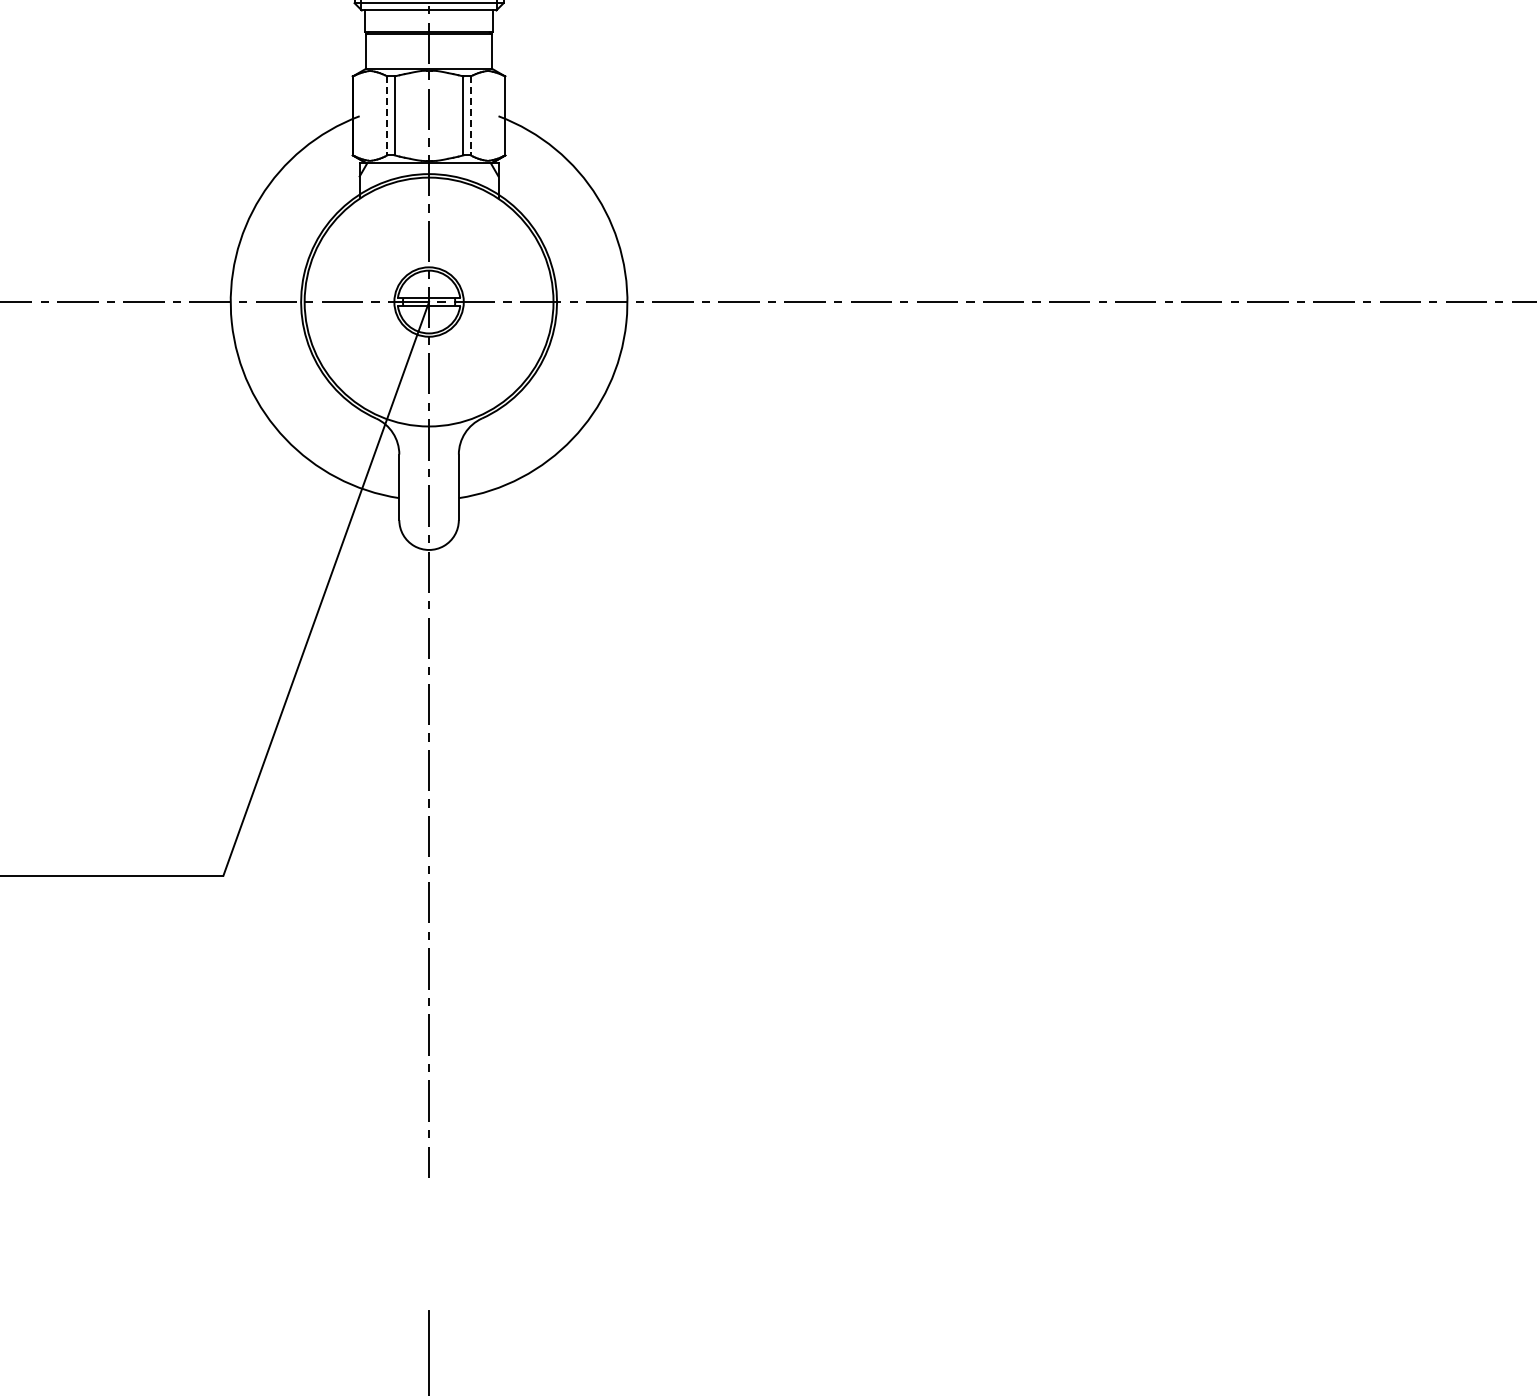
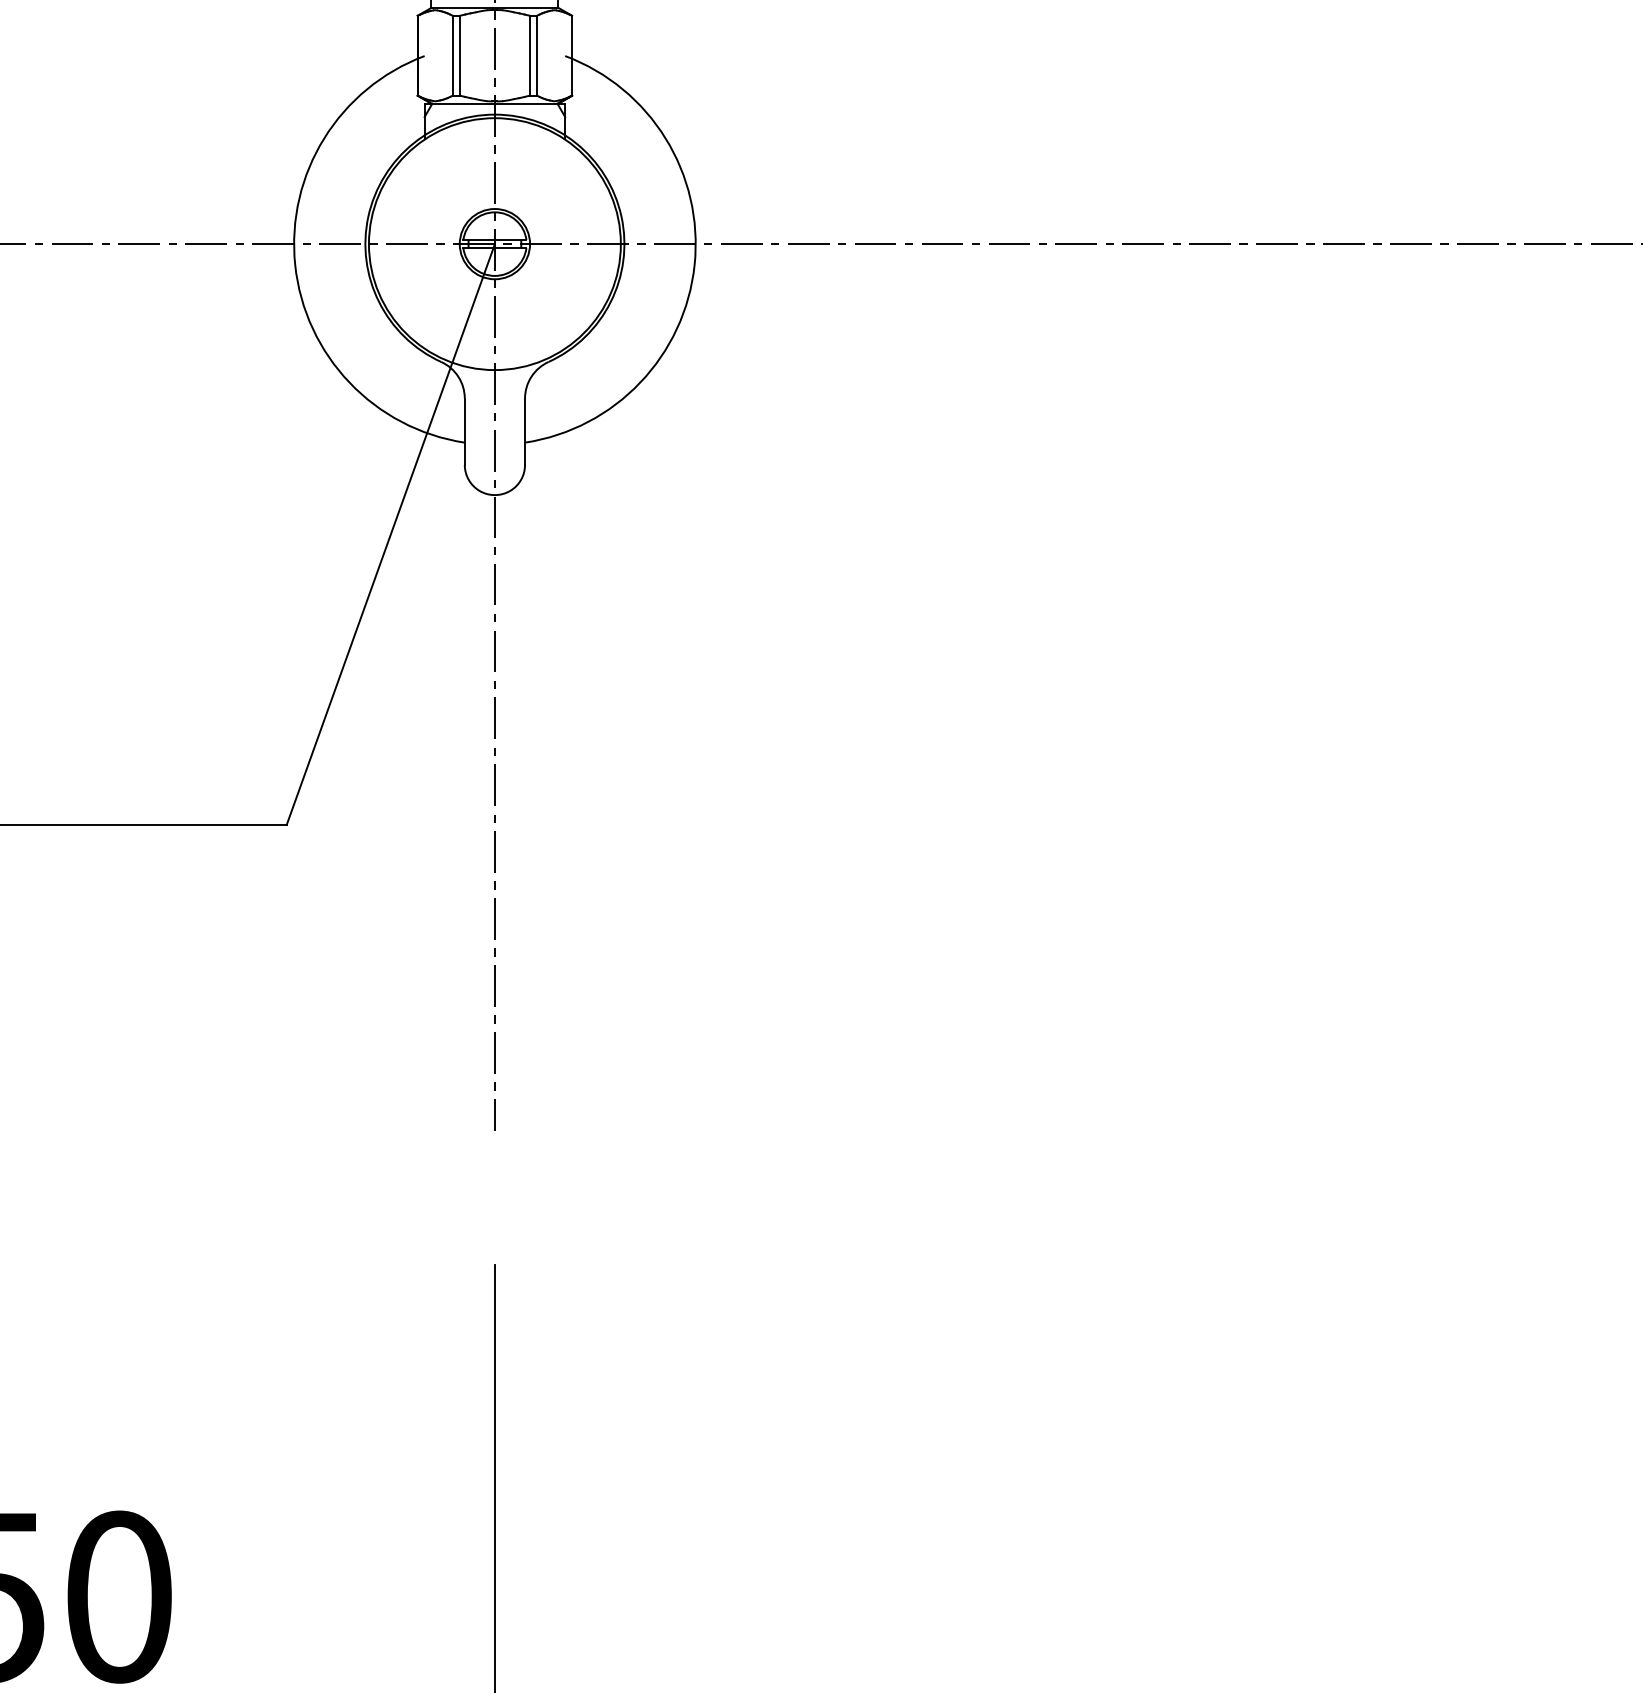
line: (387, 115) -> (452, 55), dashed -> solid
line: (471, 115) -> (537, 55), dashed -> solid

